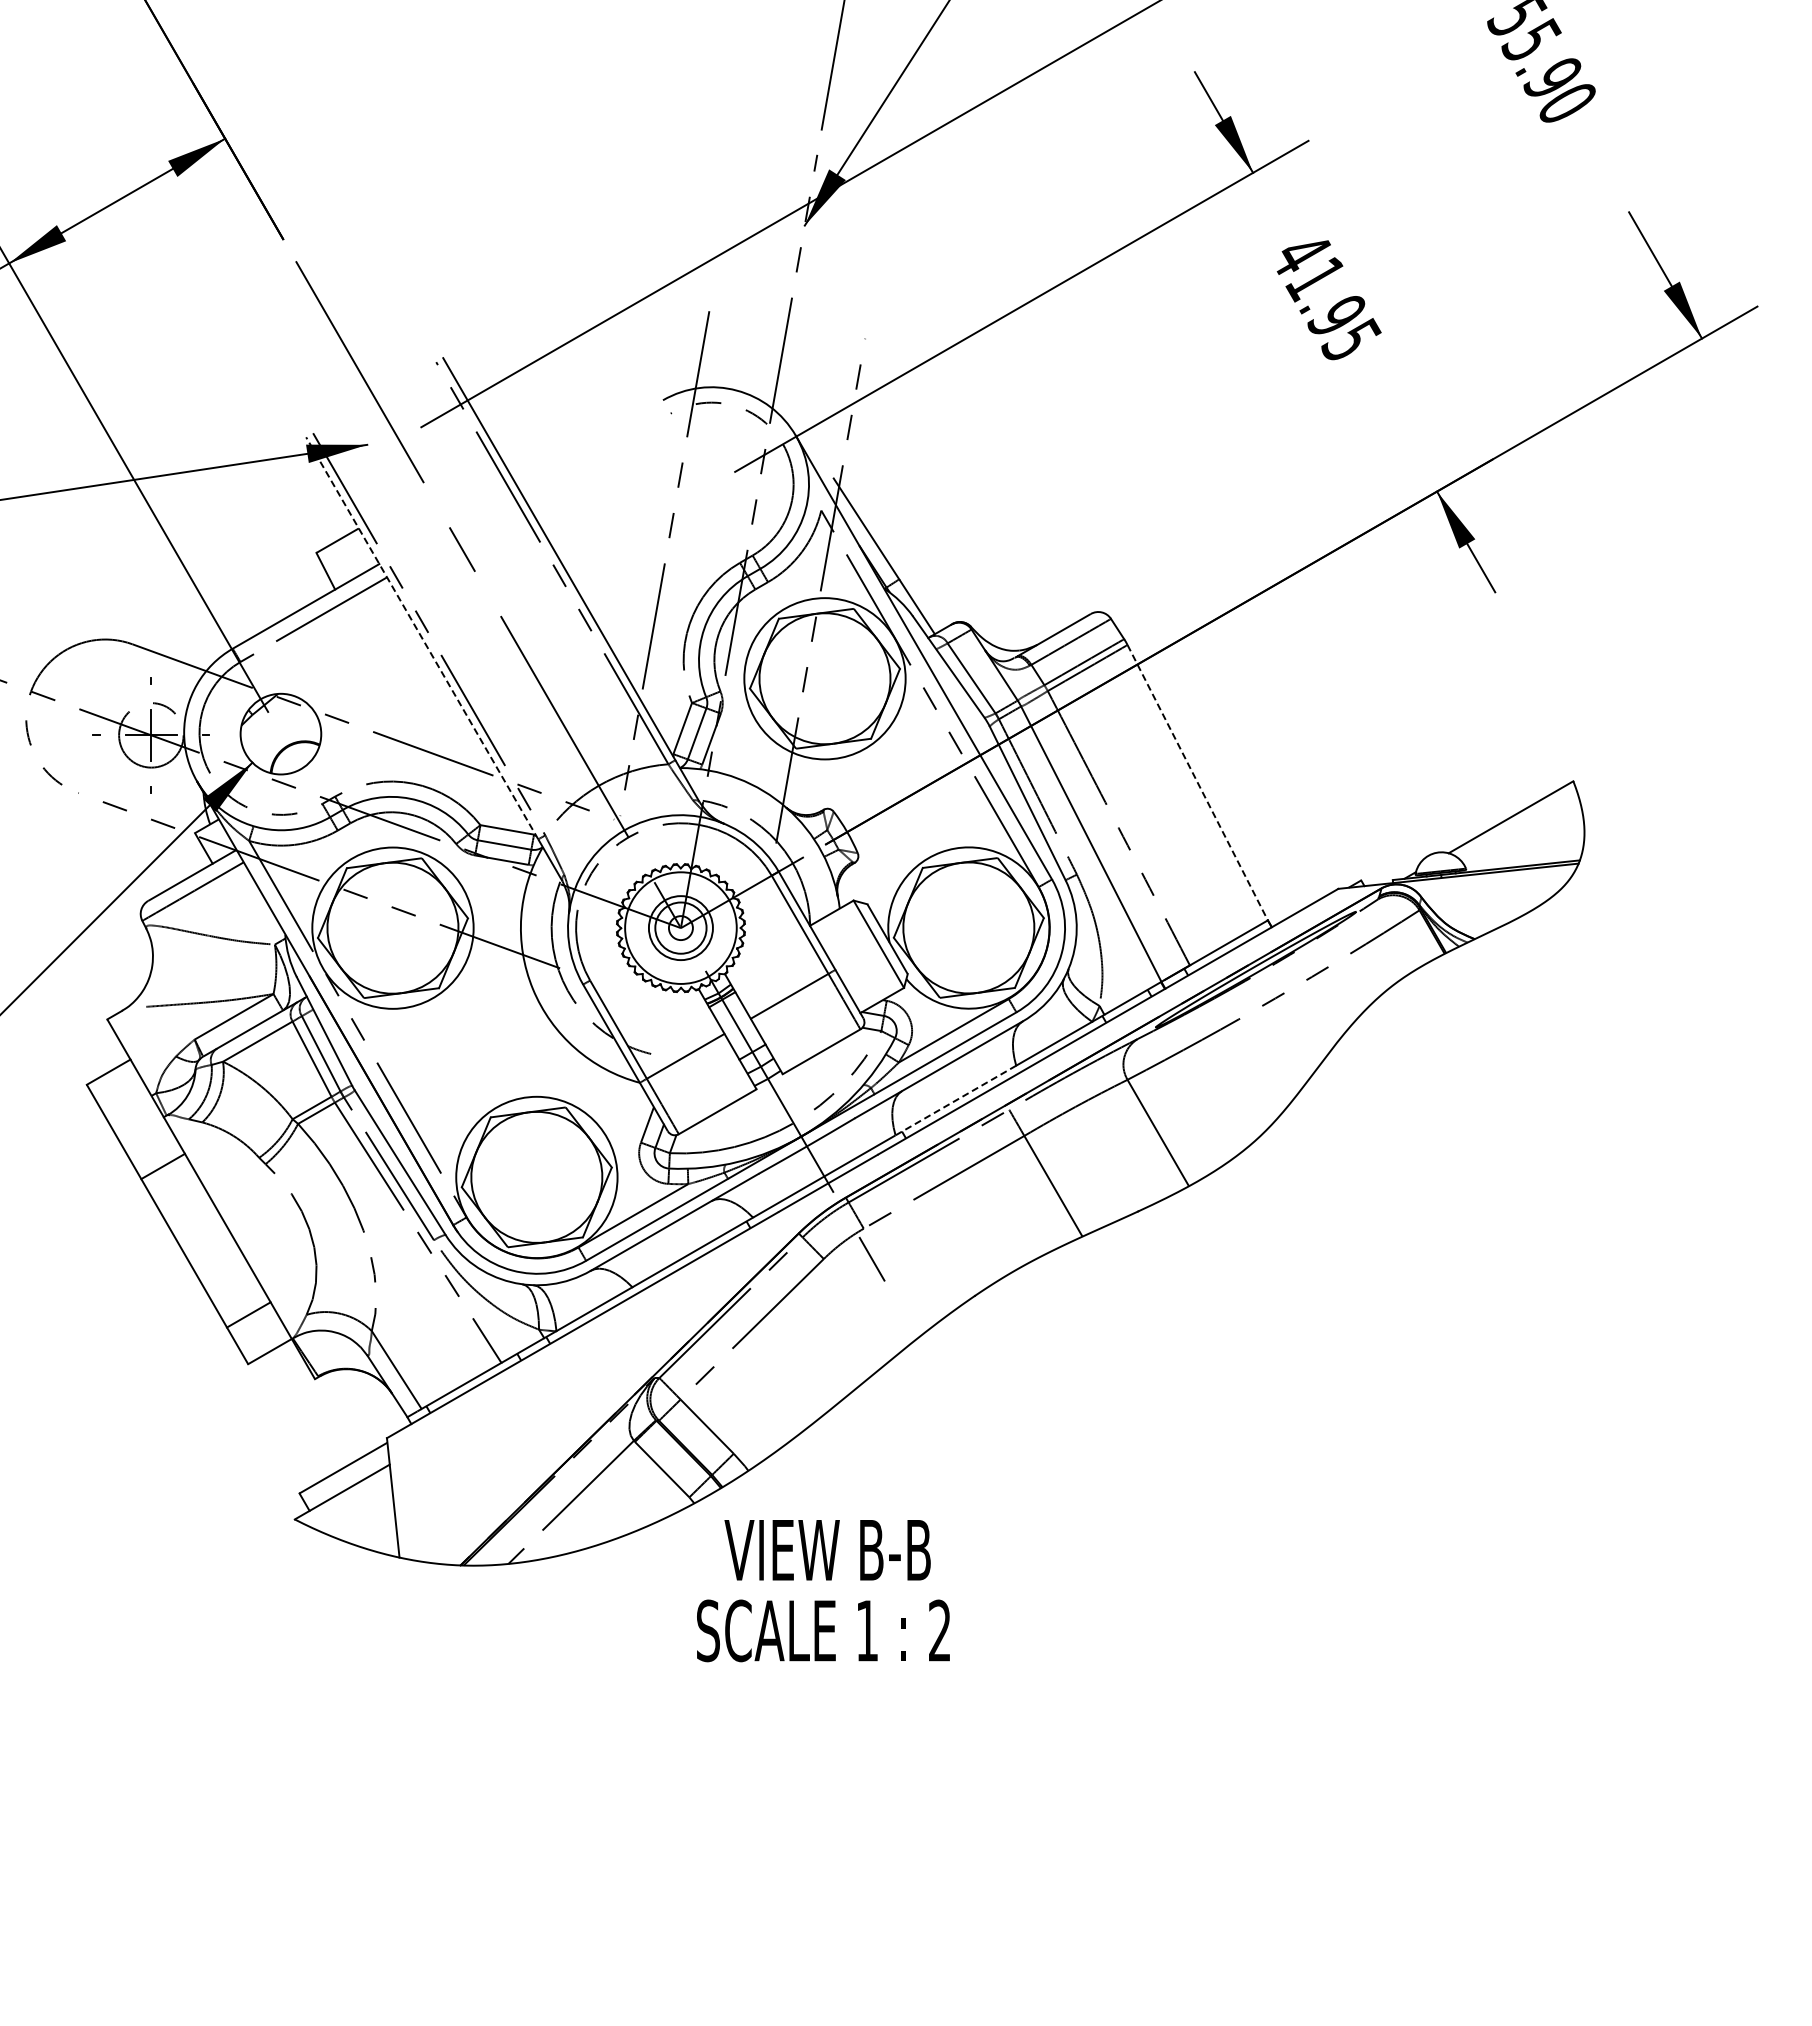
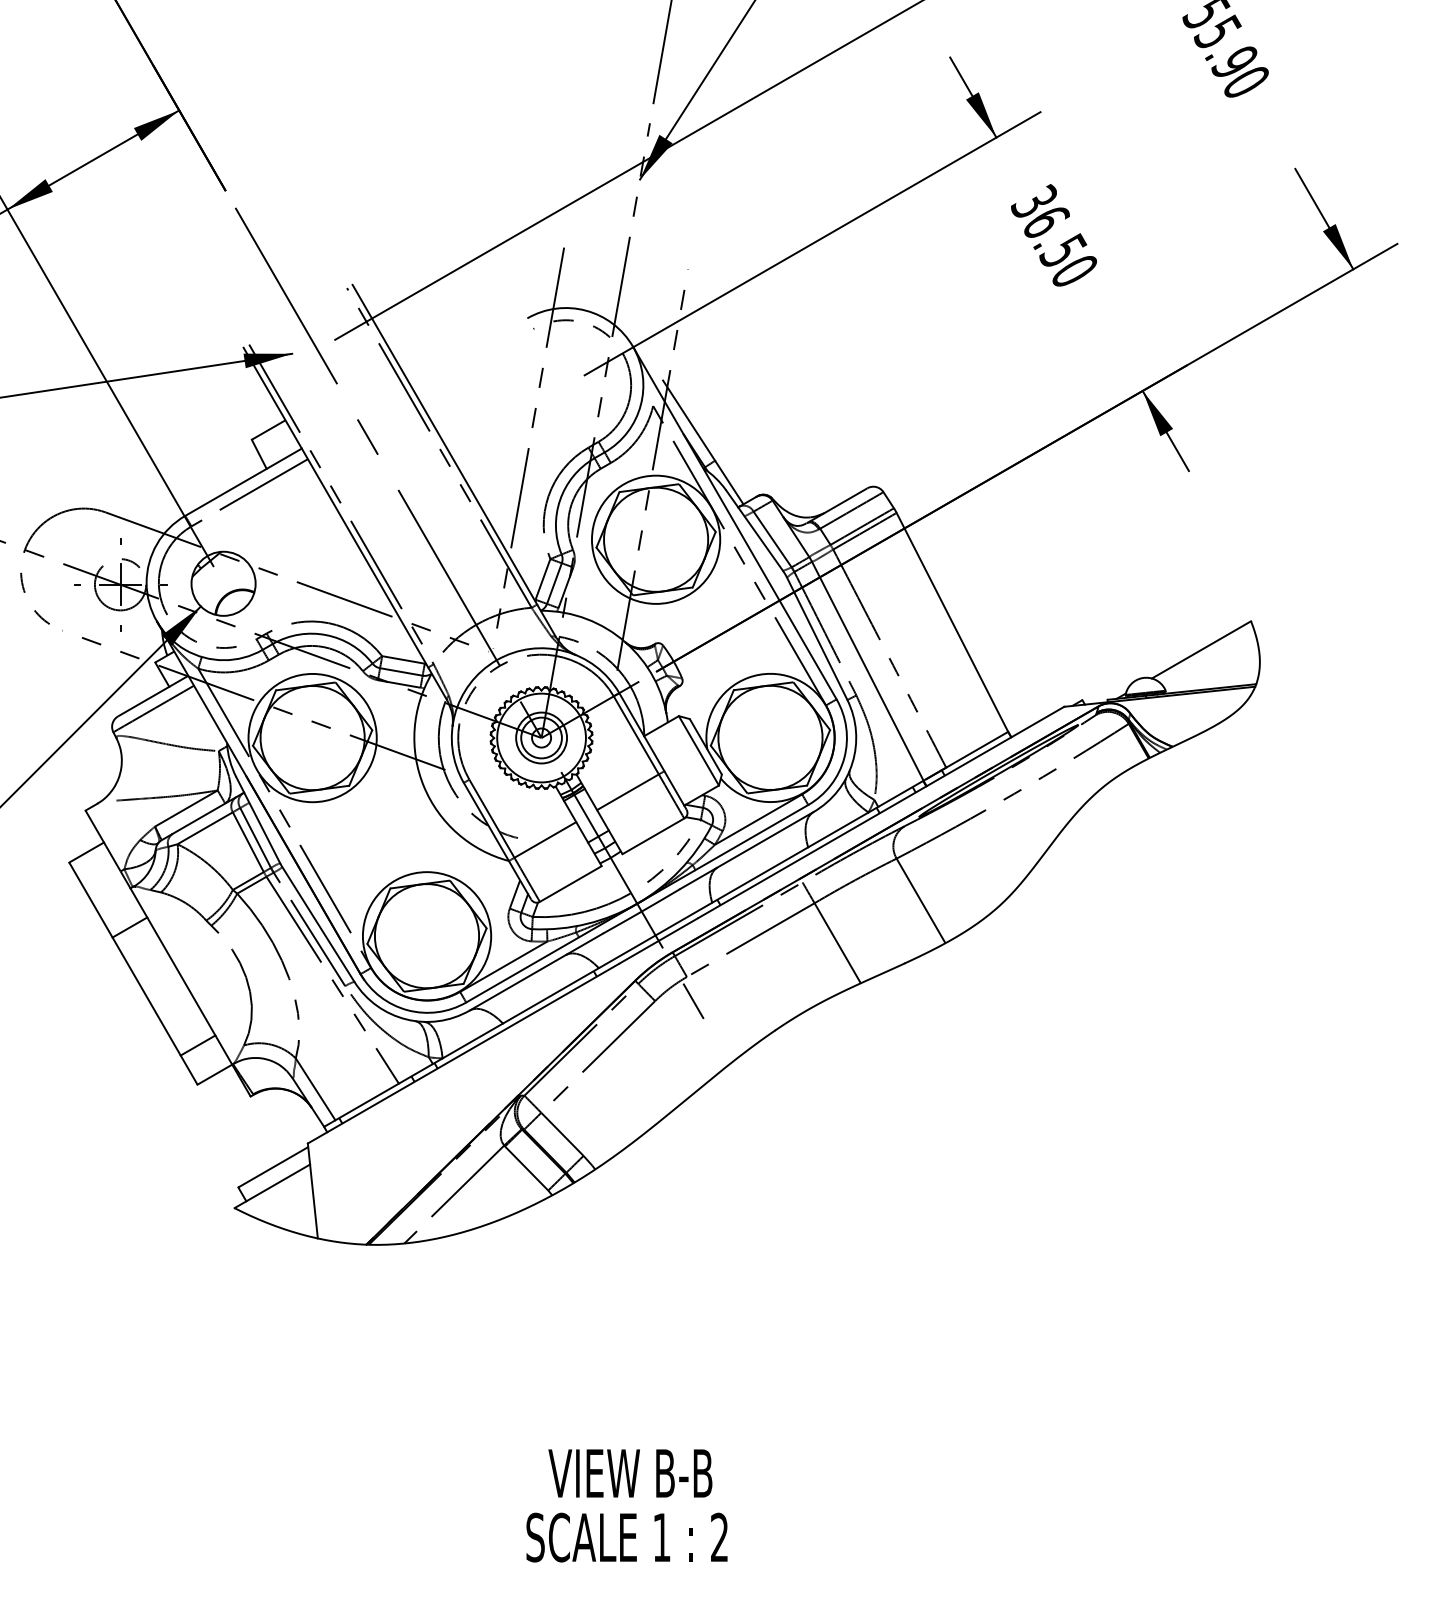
text: (1326, 295) -> (1054, 235), 41.95 -> 36.50
line: (422, 637) -> (336, 506), dashed -> solid
line: (1197, 782) -> (952, 622), dashed -> solid
line: (955, 1100) -> (759, 875), dashed -> solid
text: (823, 1591) -> (627, 1506), moved

